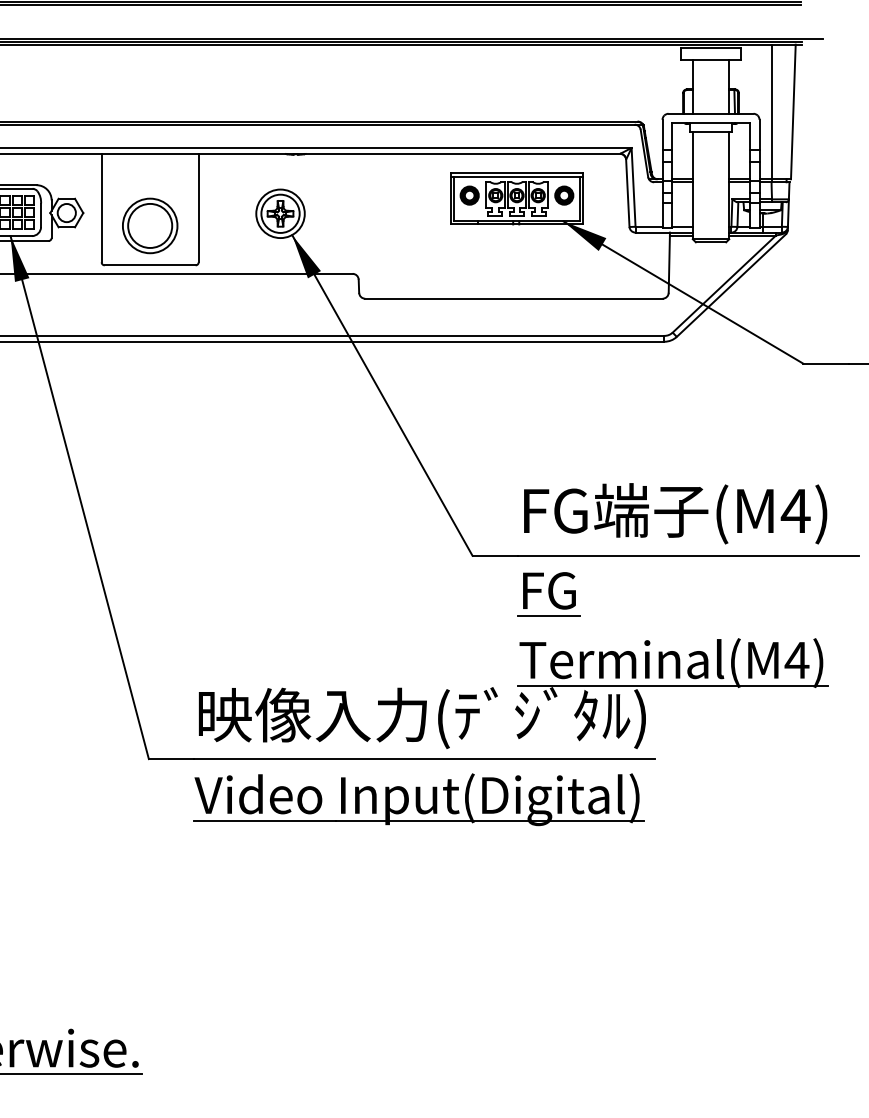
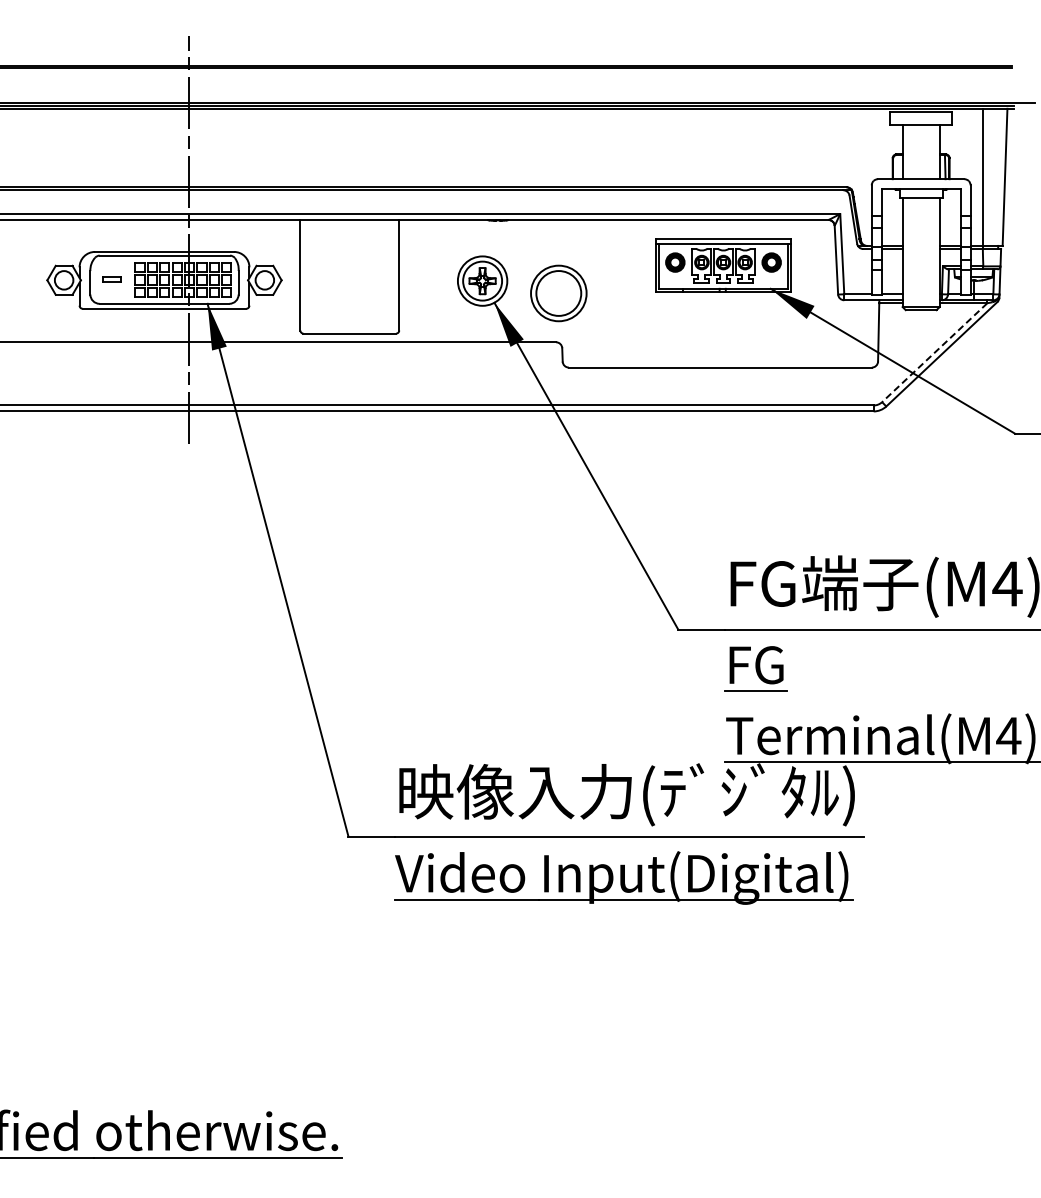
part: (149, 225) -> (558, 293), moved
line: (724, 284) -> (934, 353), solid -> dashed

